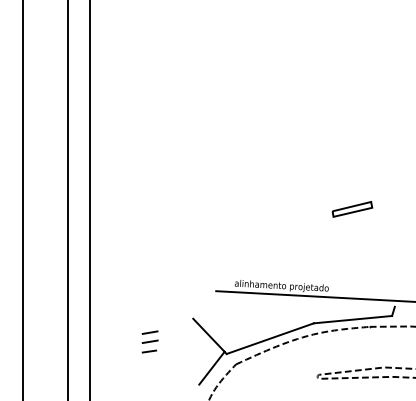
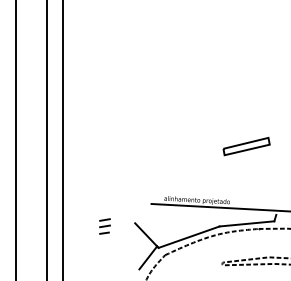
part: (352, 209) -> (246, 146), size x1.67
part: (149, 341) -> (104, 226), moved

